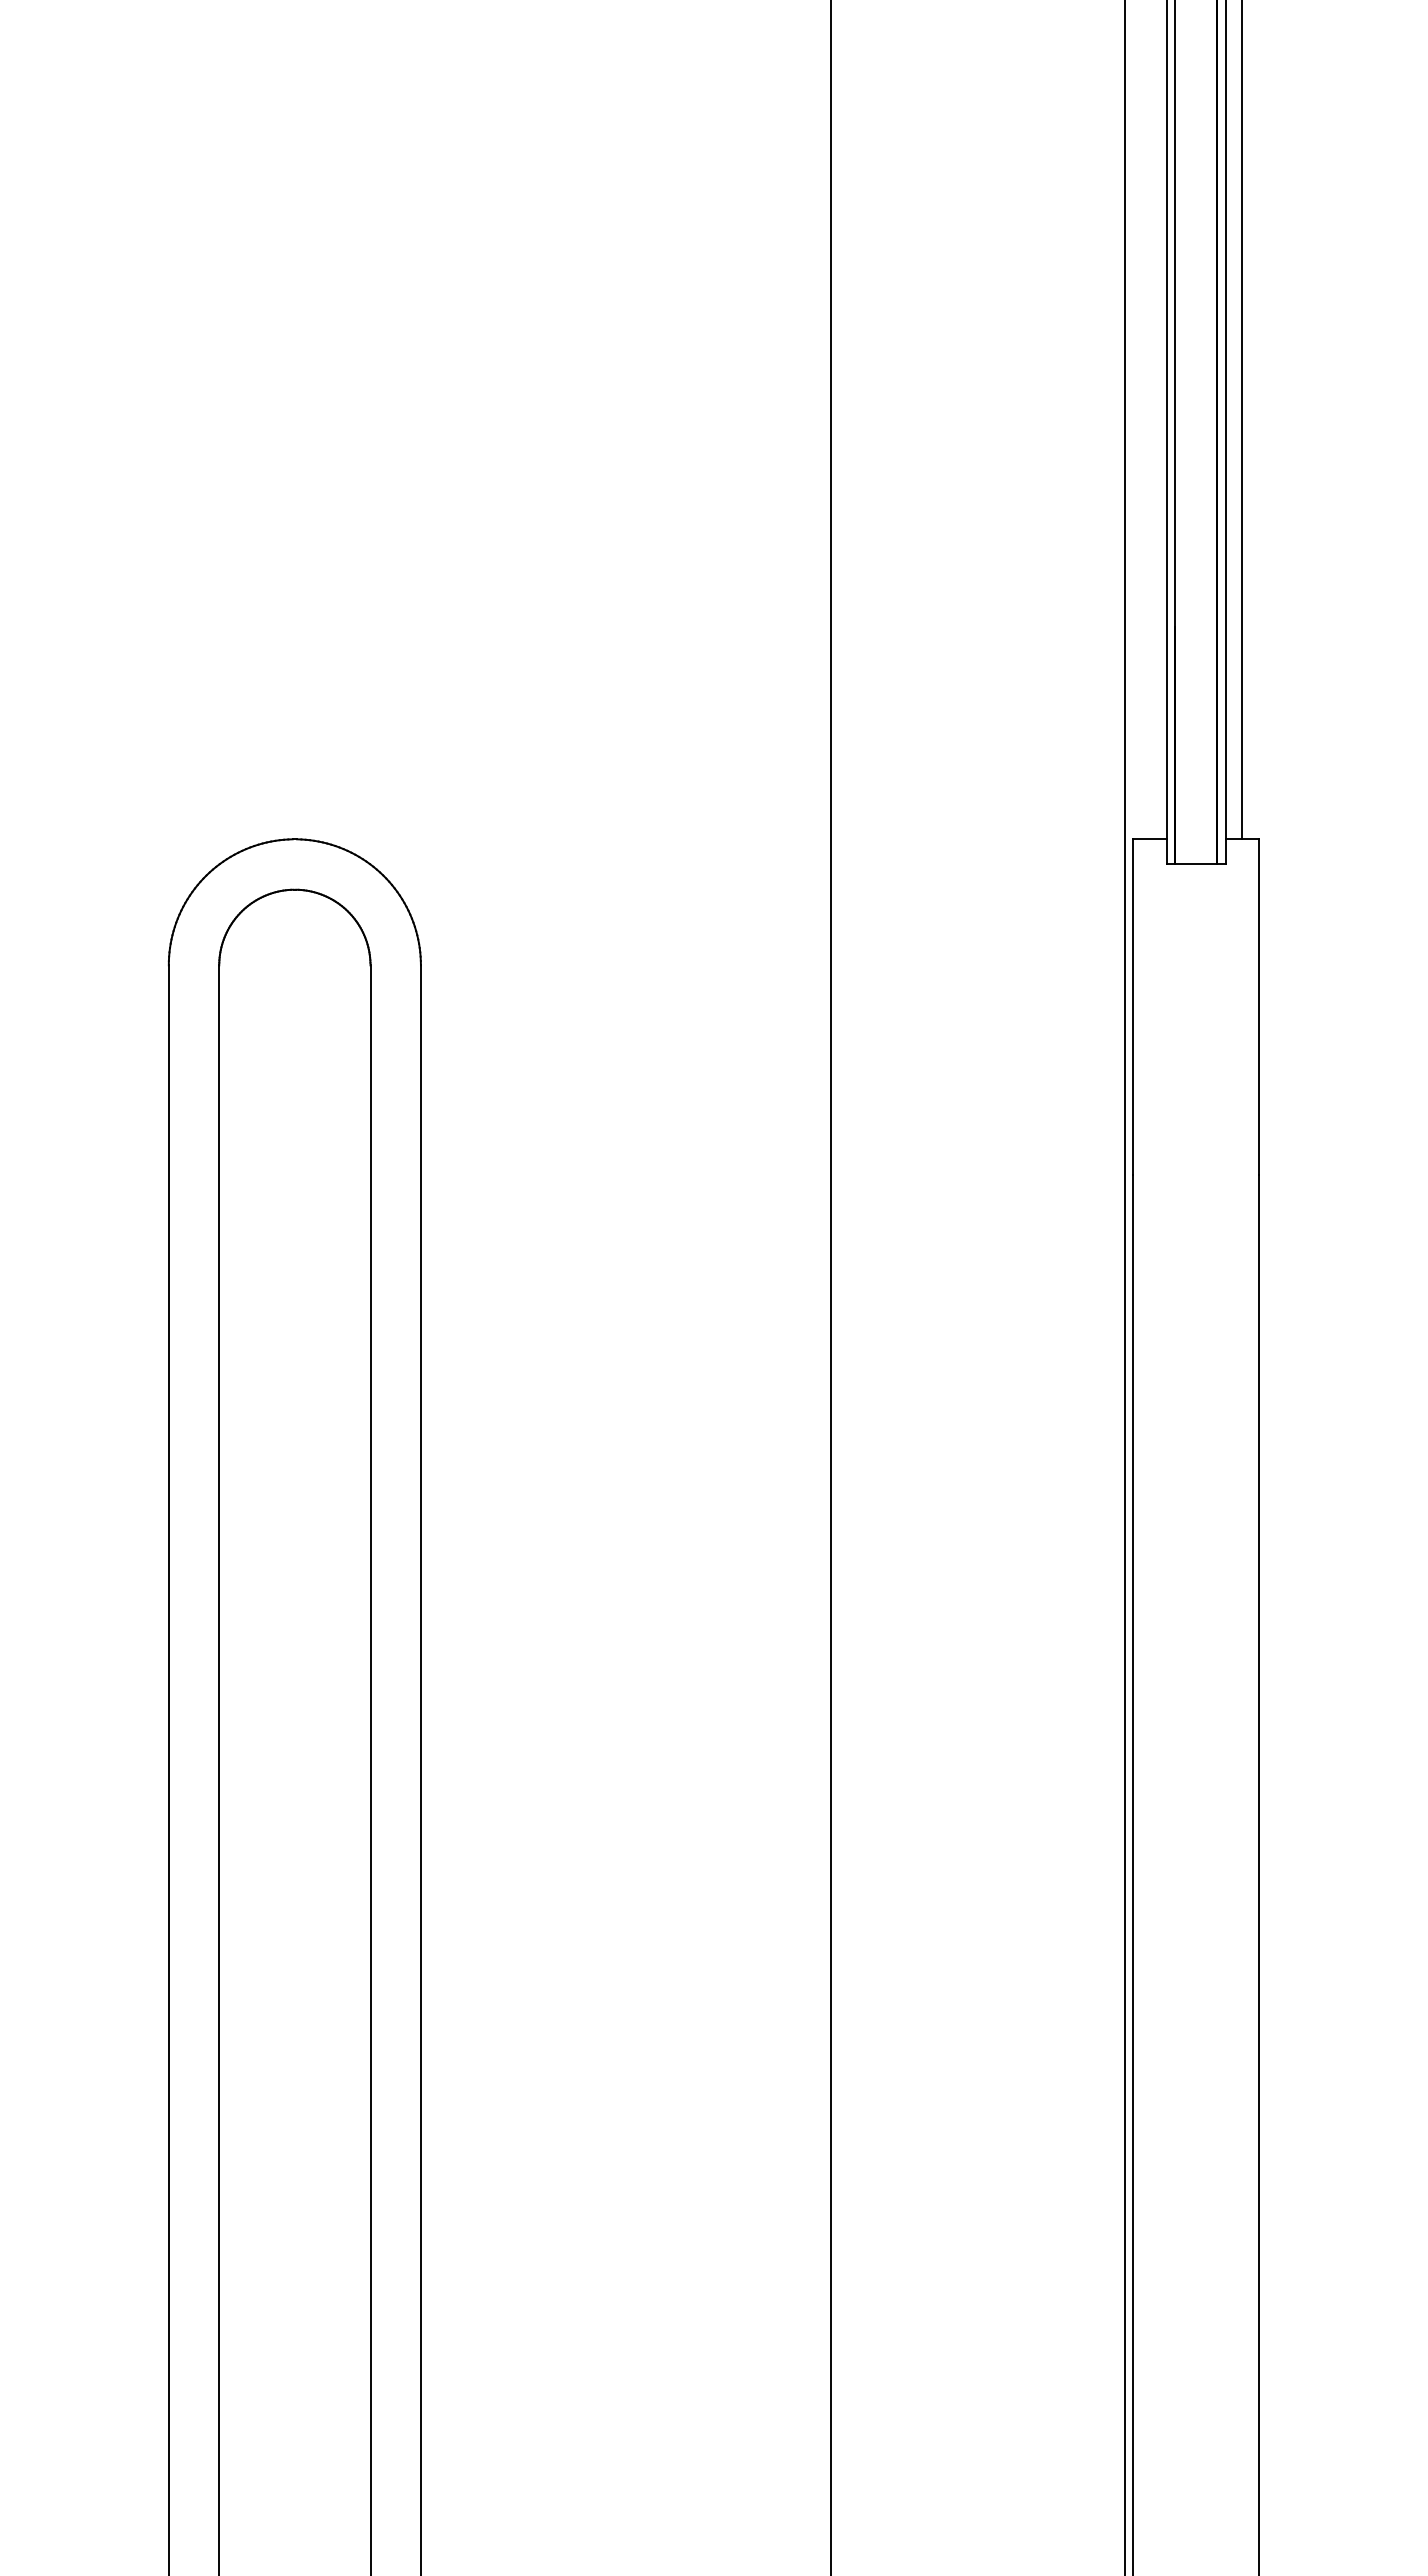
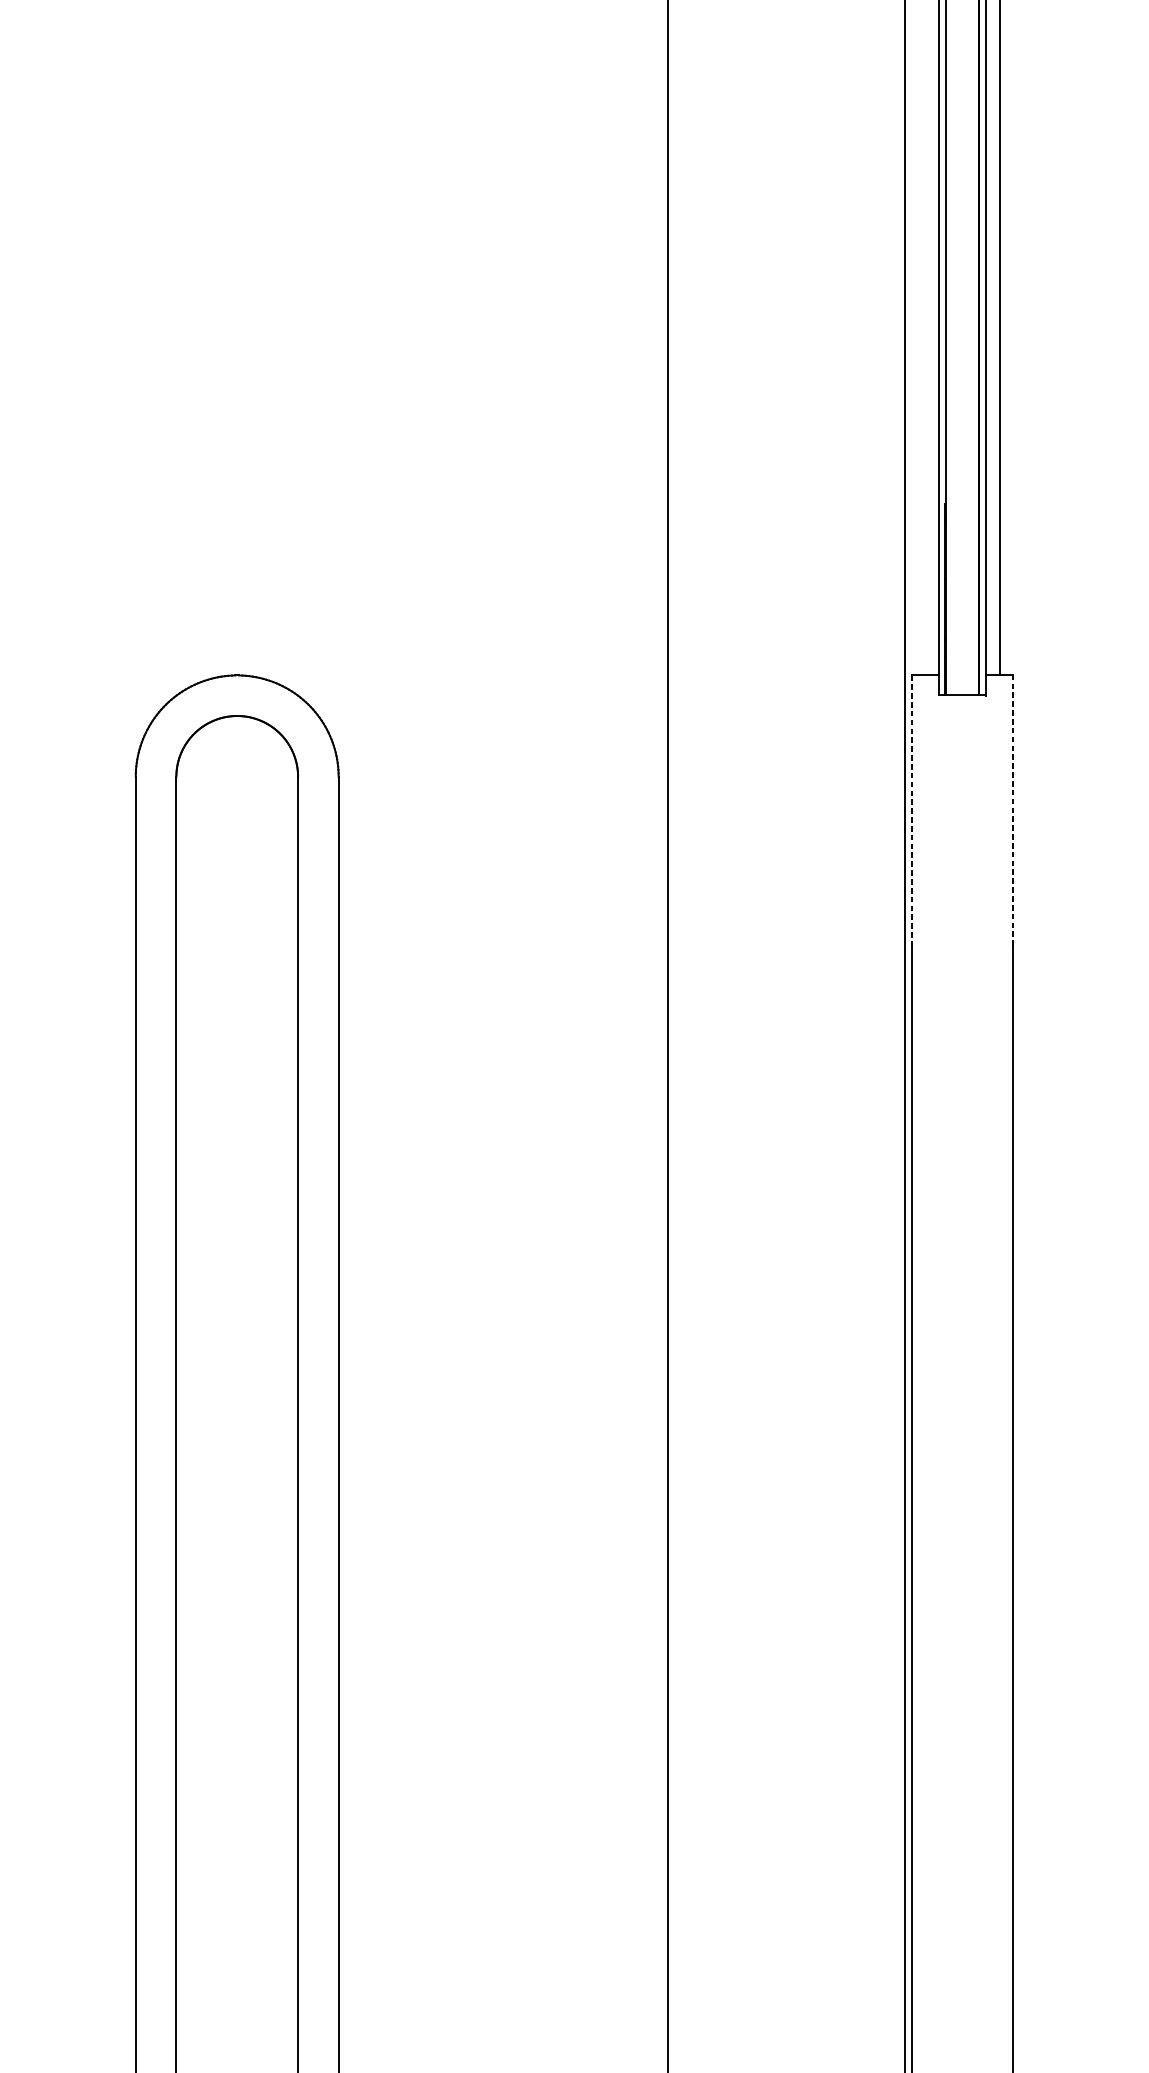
line: (1259, 1006) -> (1013, 809), solid -> dashed
line: (1133, 1007) -> (912, 810), solid -> dashed

